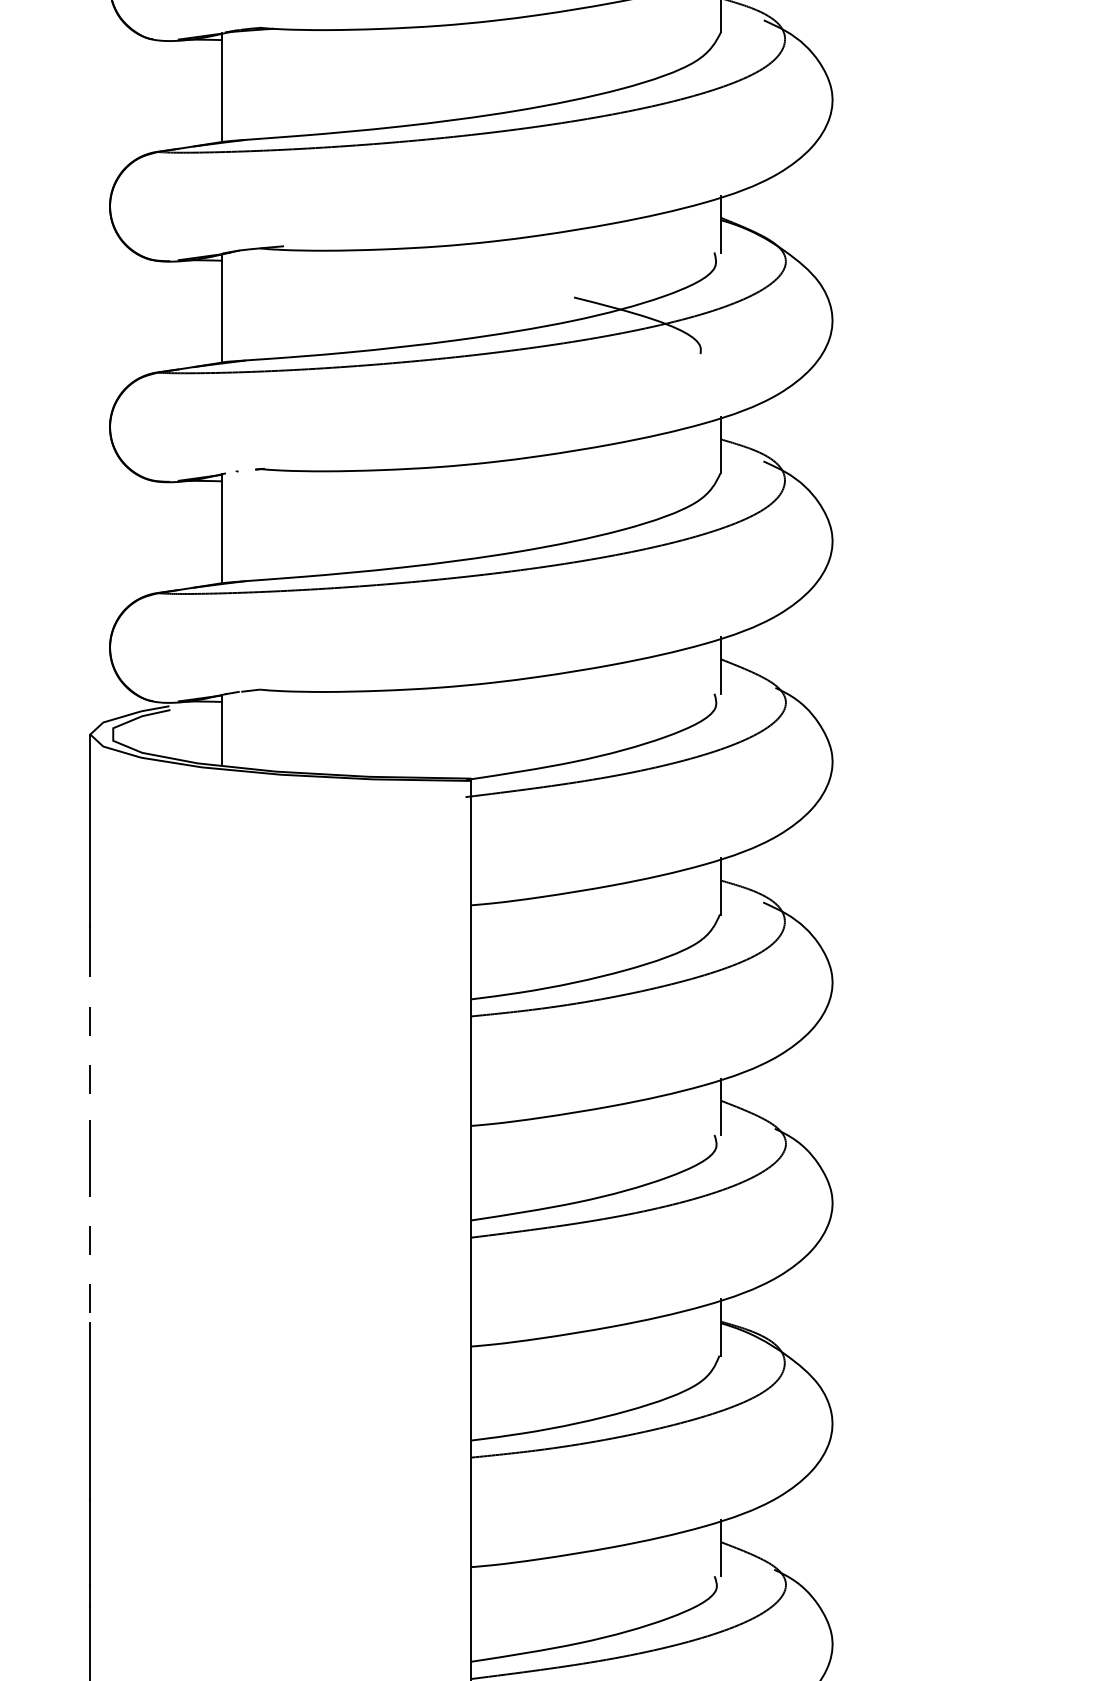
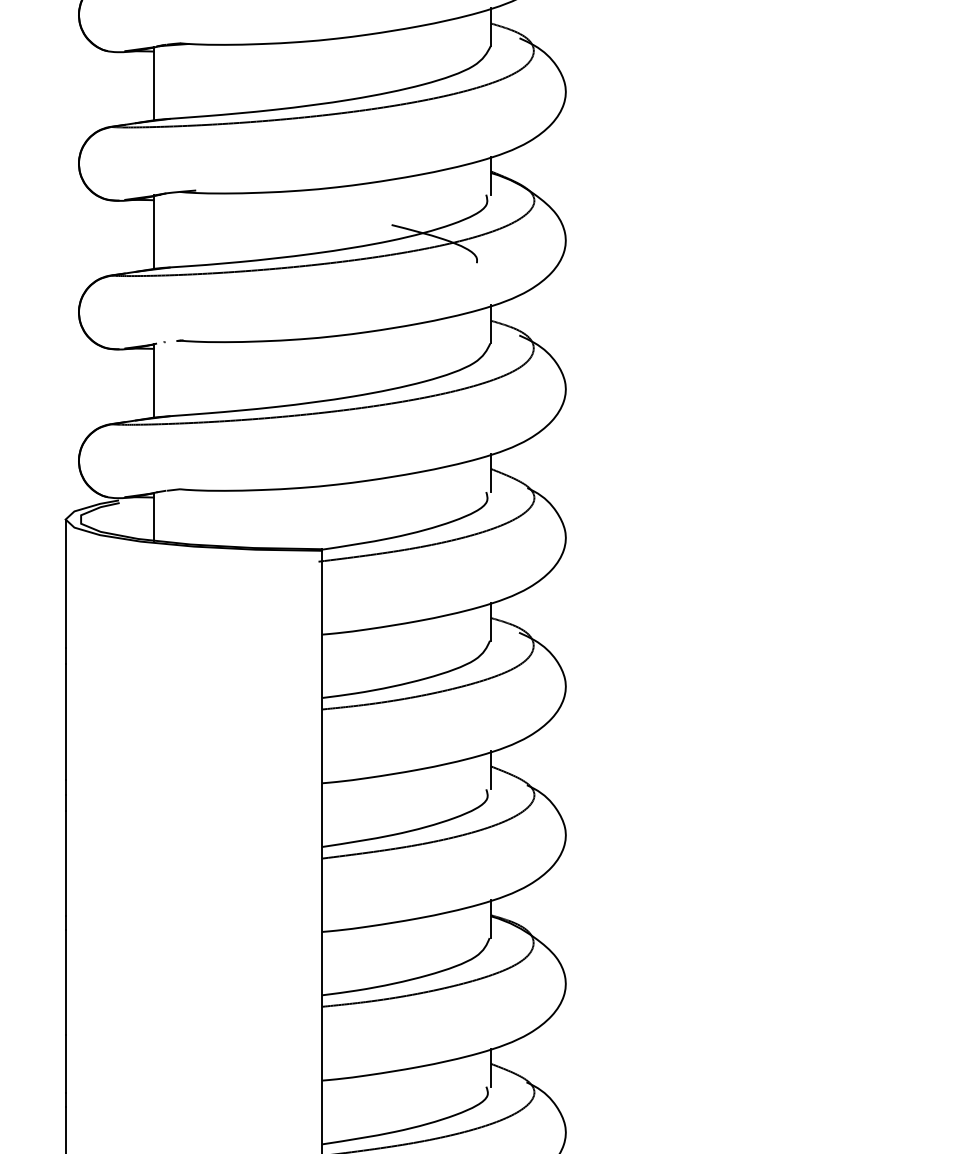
line: (90, 1035) -> (65, 722), dashed -> solid
line: (90, 1244) -> (65, 863), dashed -> solid

